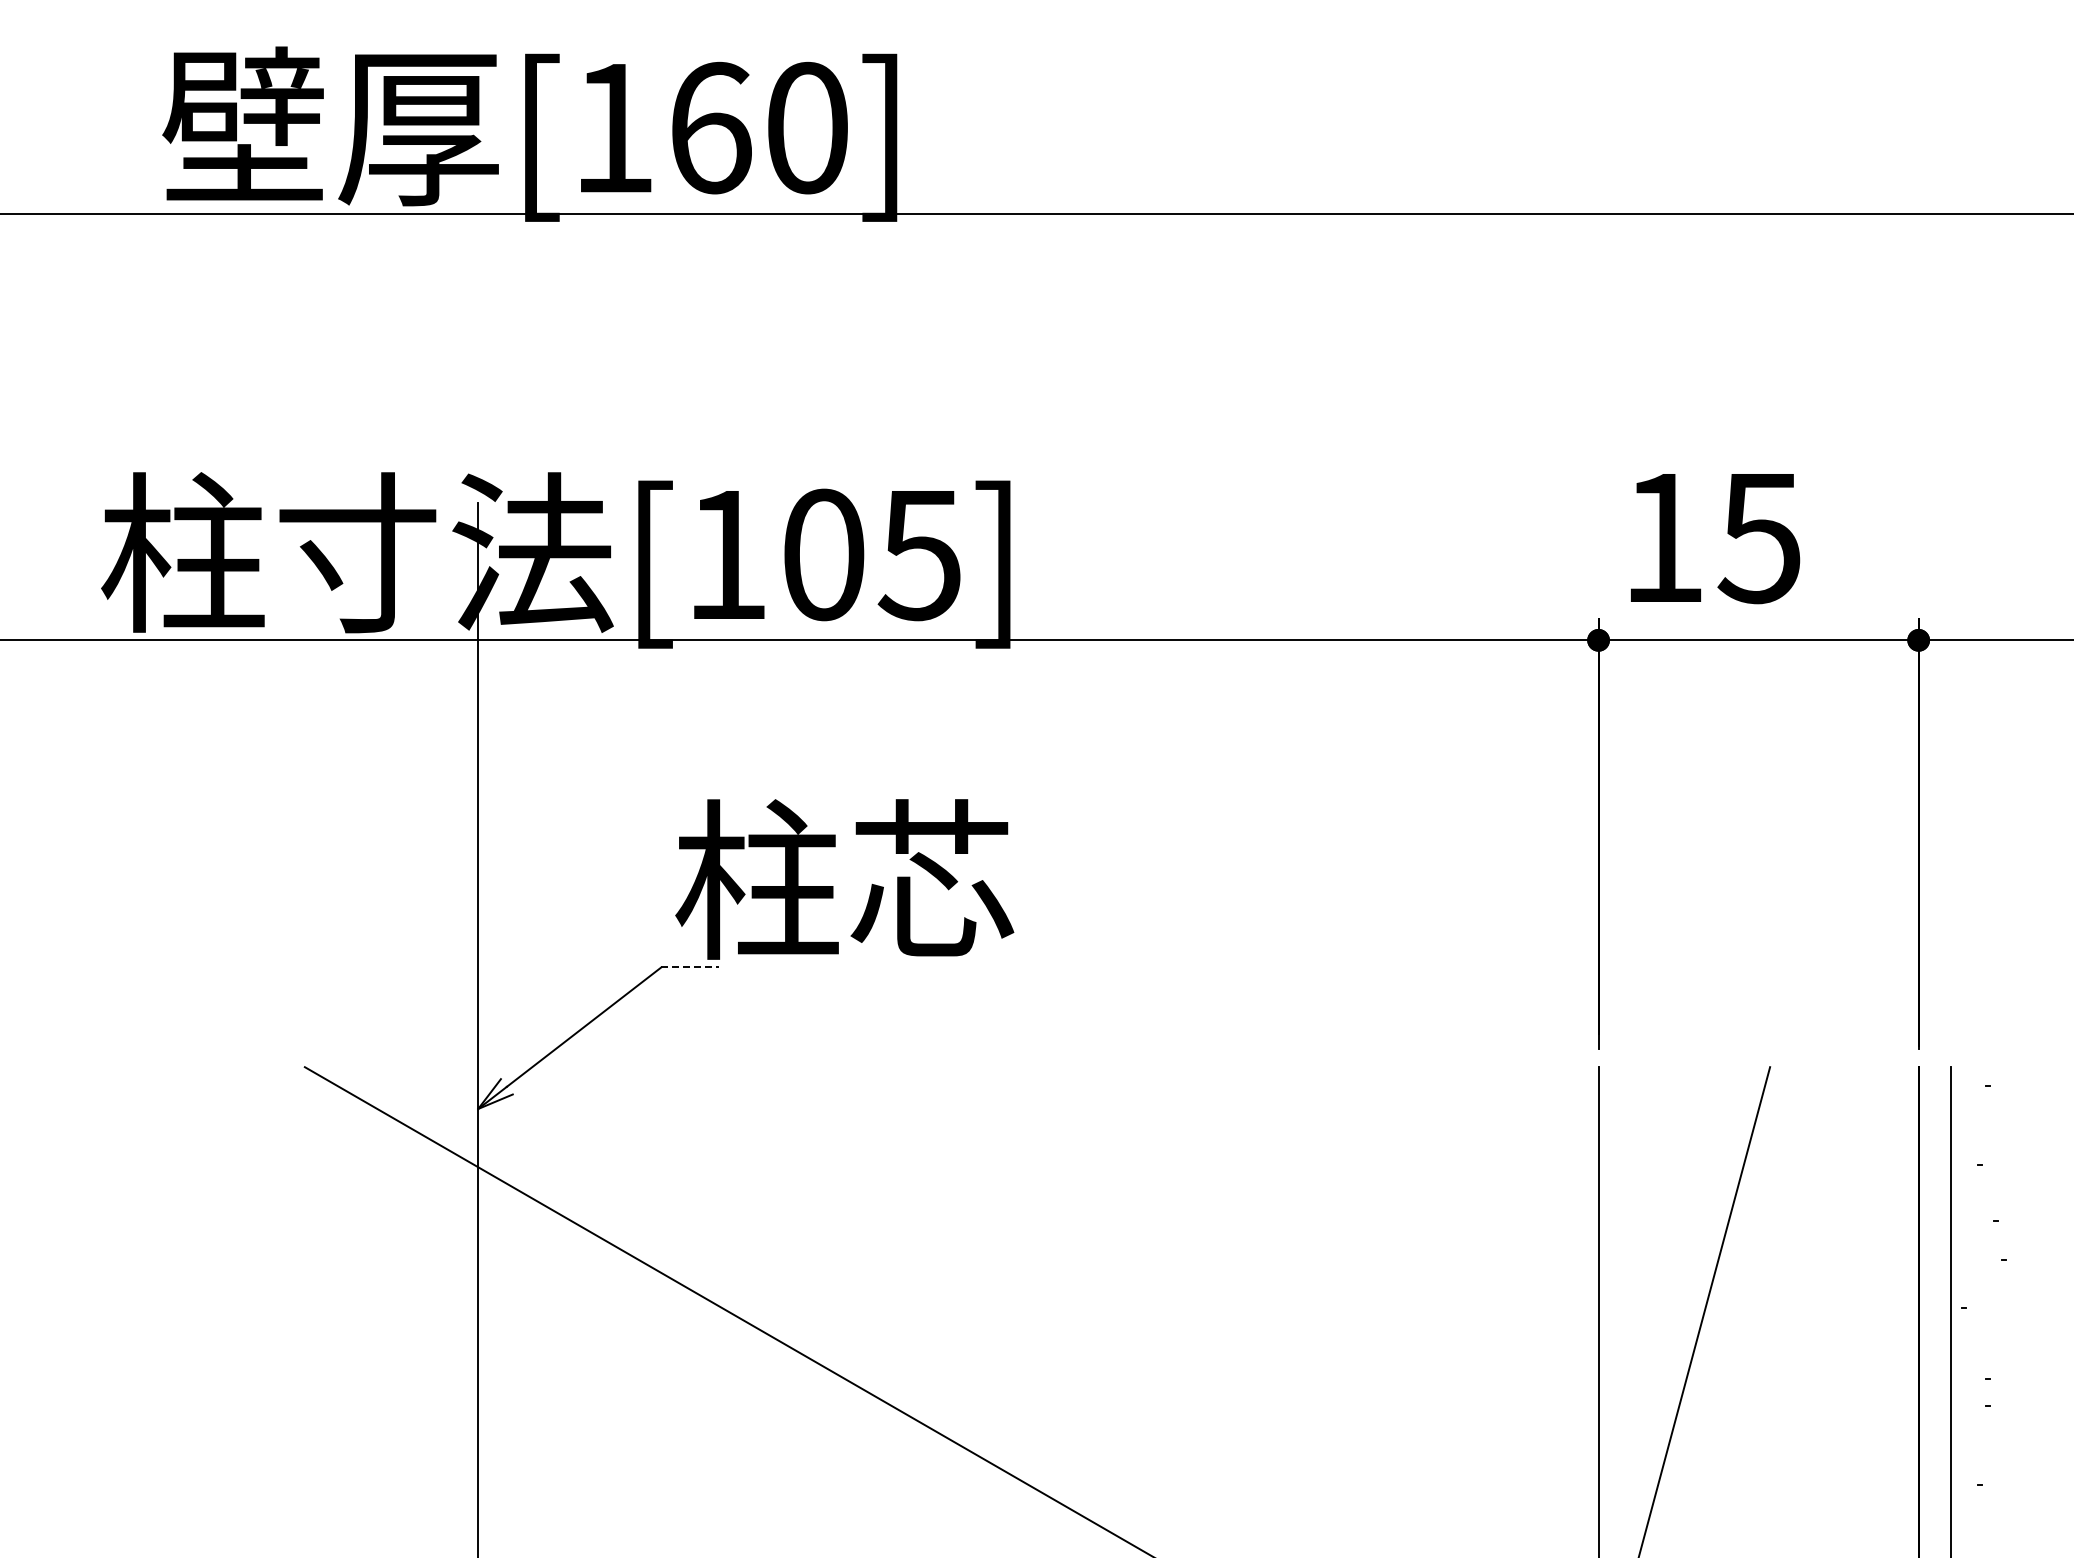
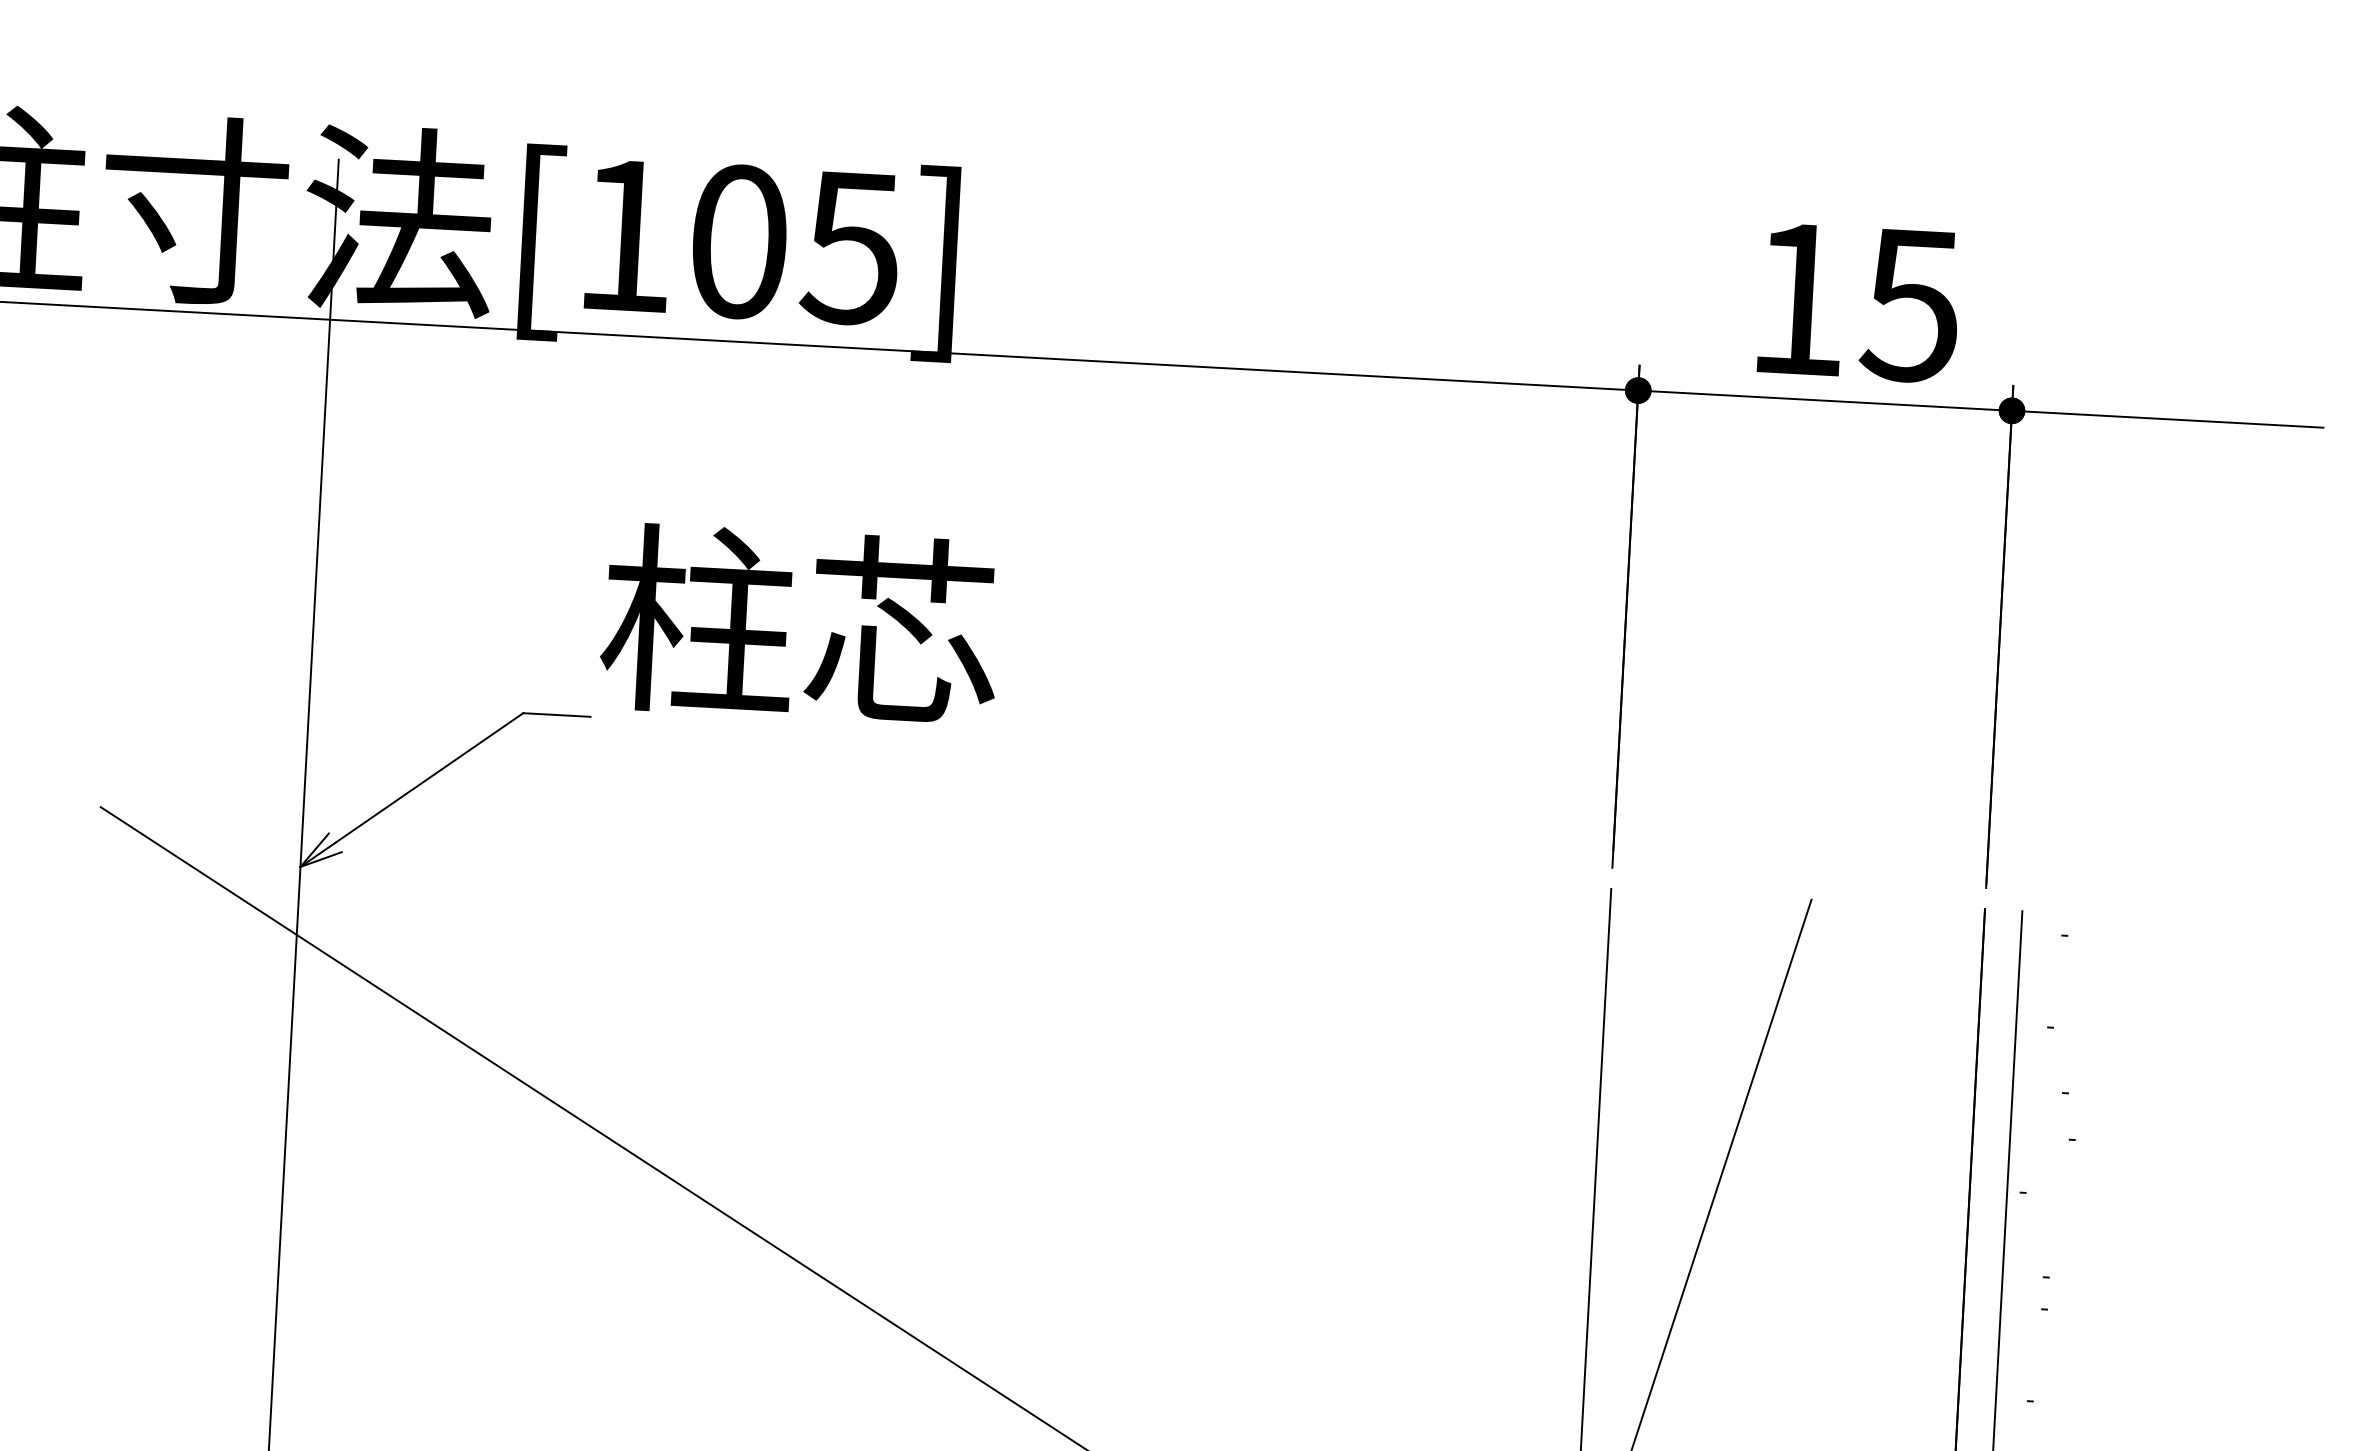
text: (1715, 539) -> (1859, 304), moved
text: (844, 879) -> (799, 625), moved
line: (690, 967) -> (557, 715), dashed -> solid

